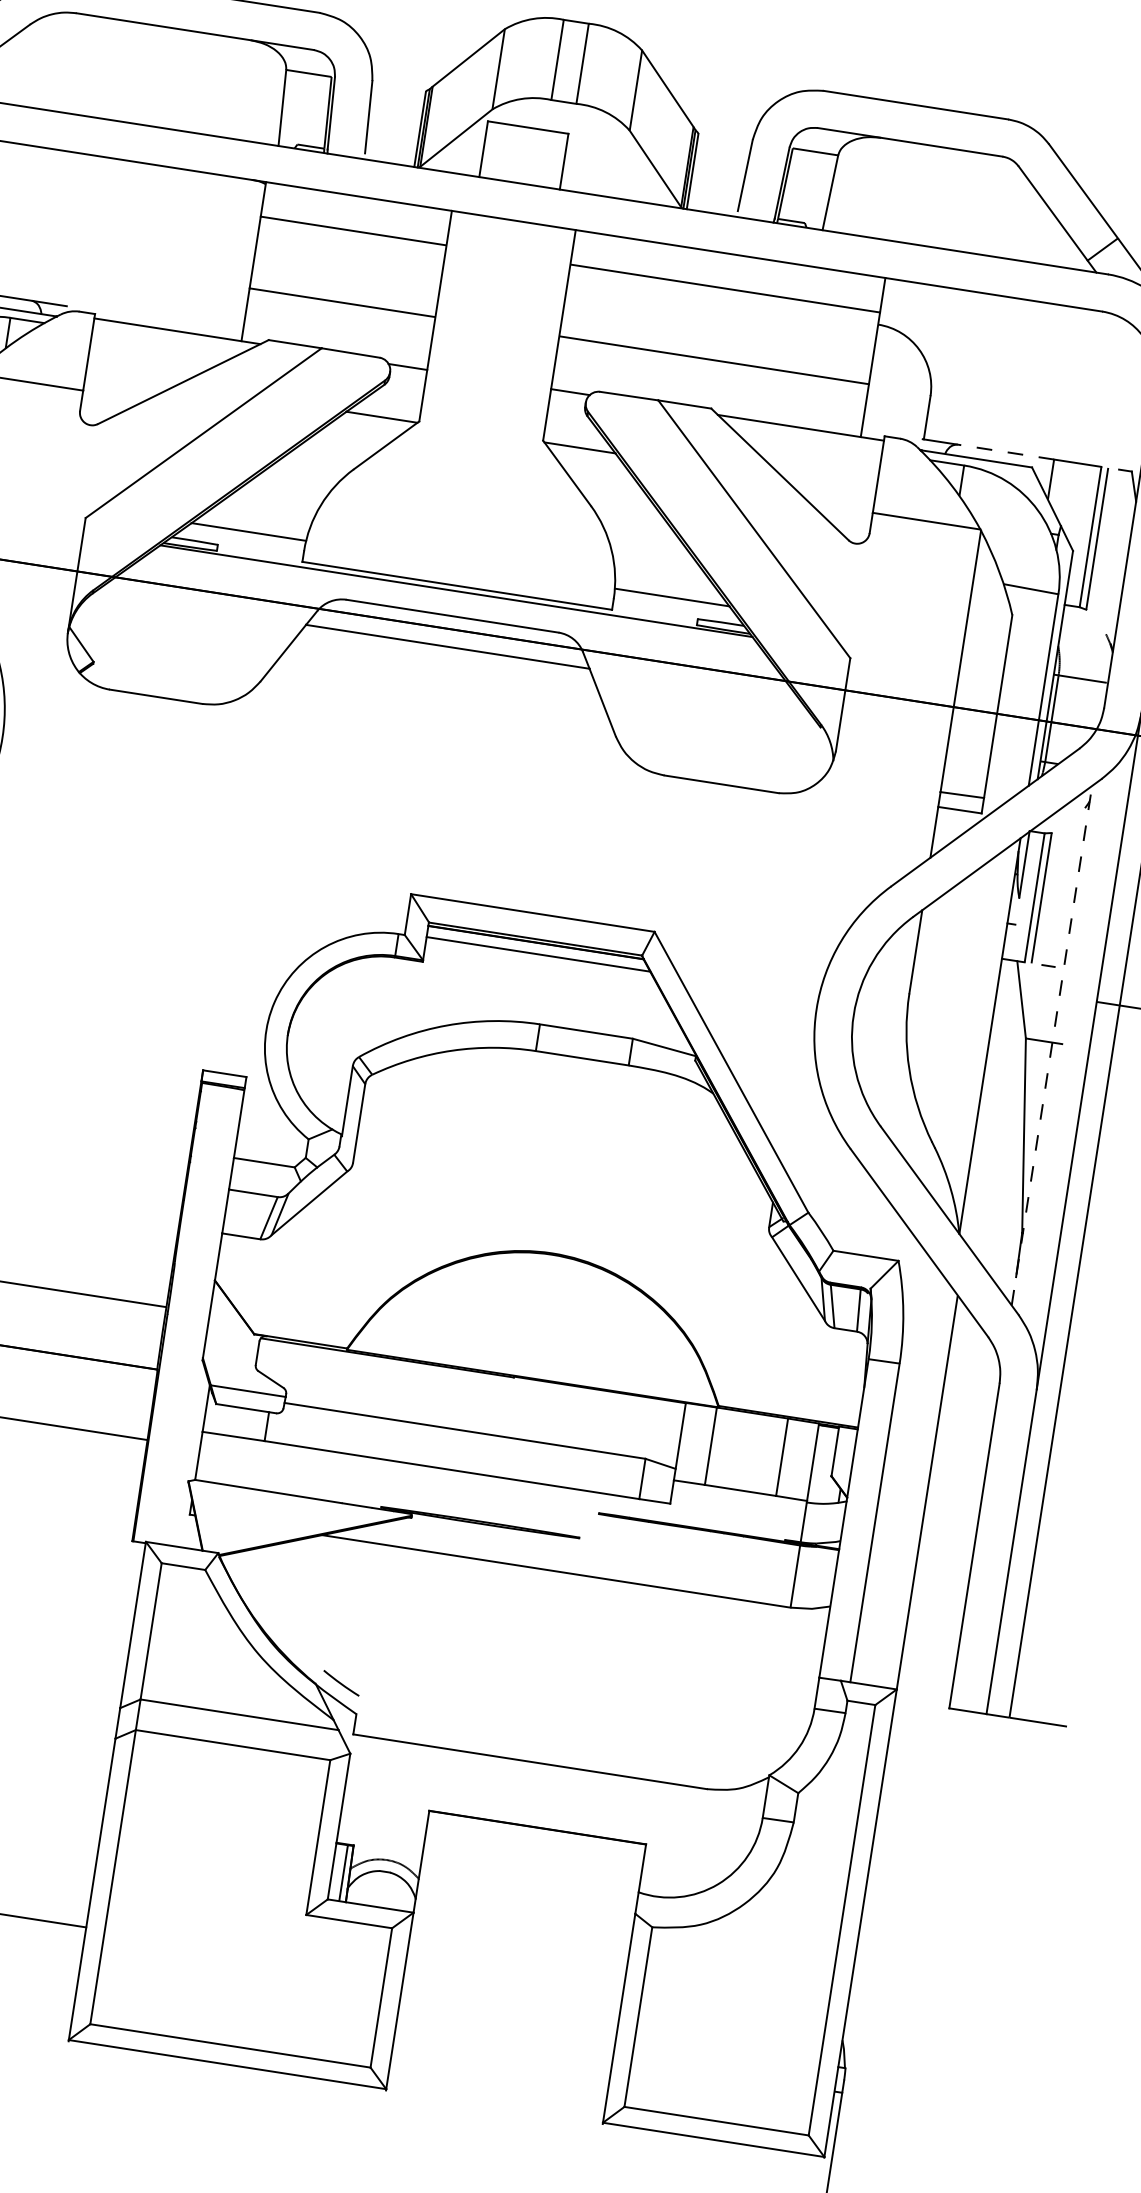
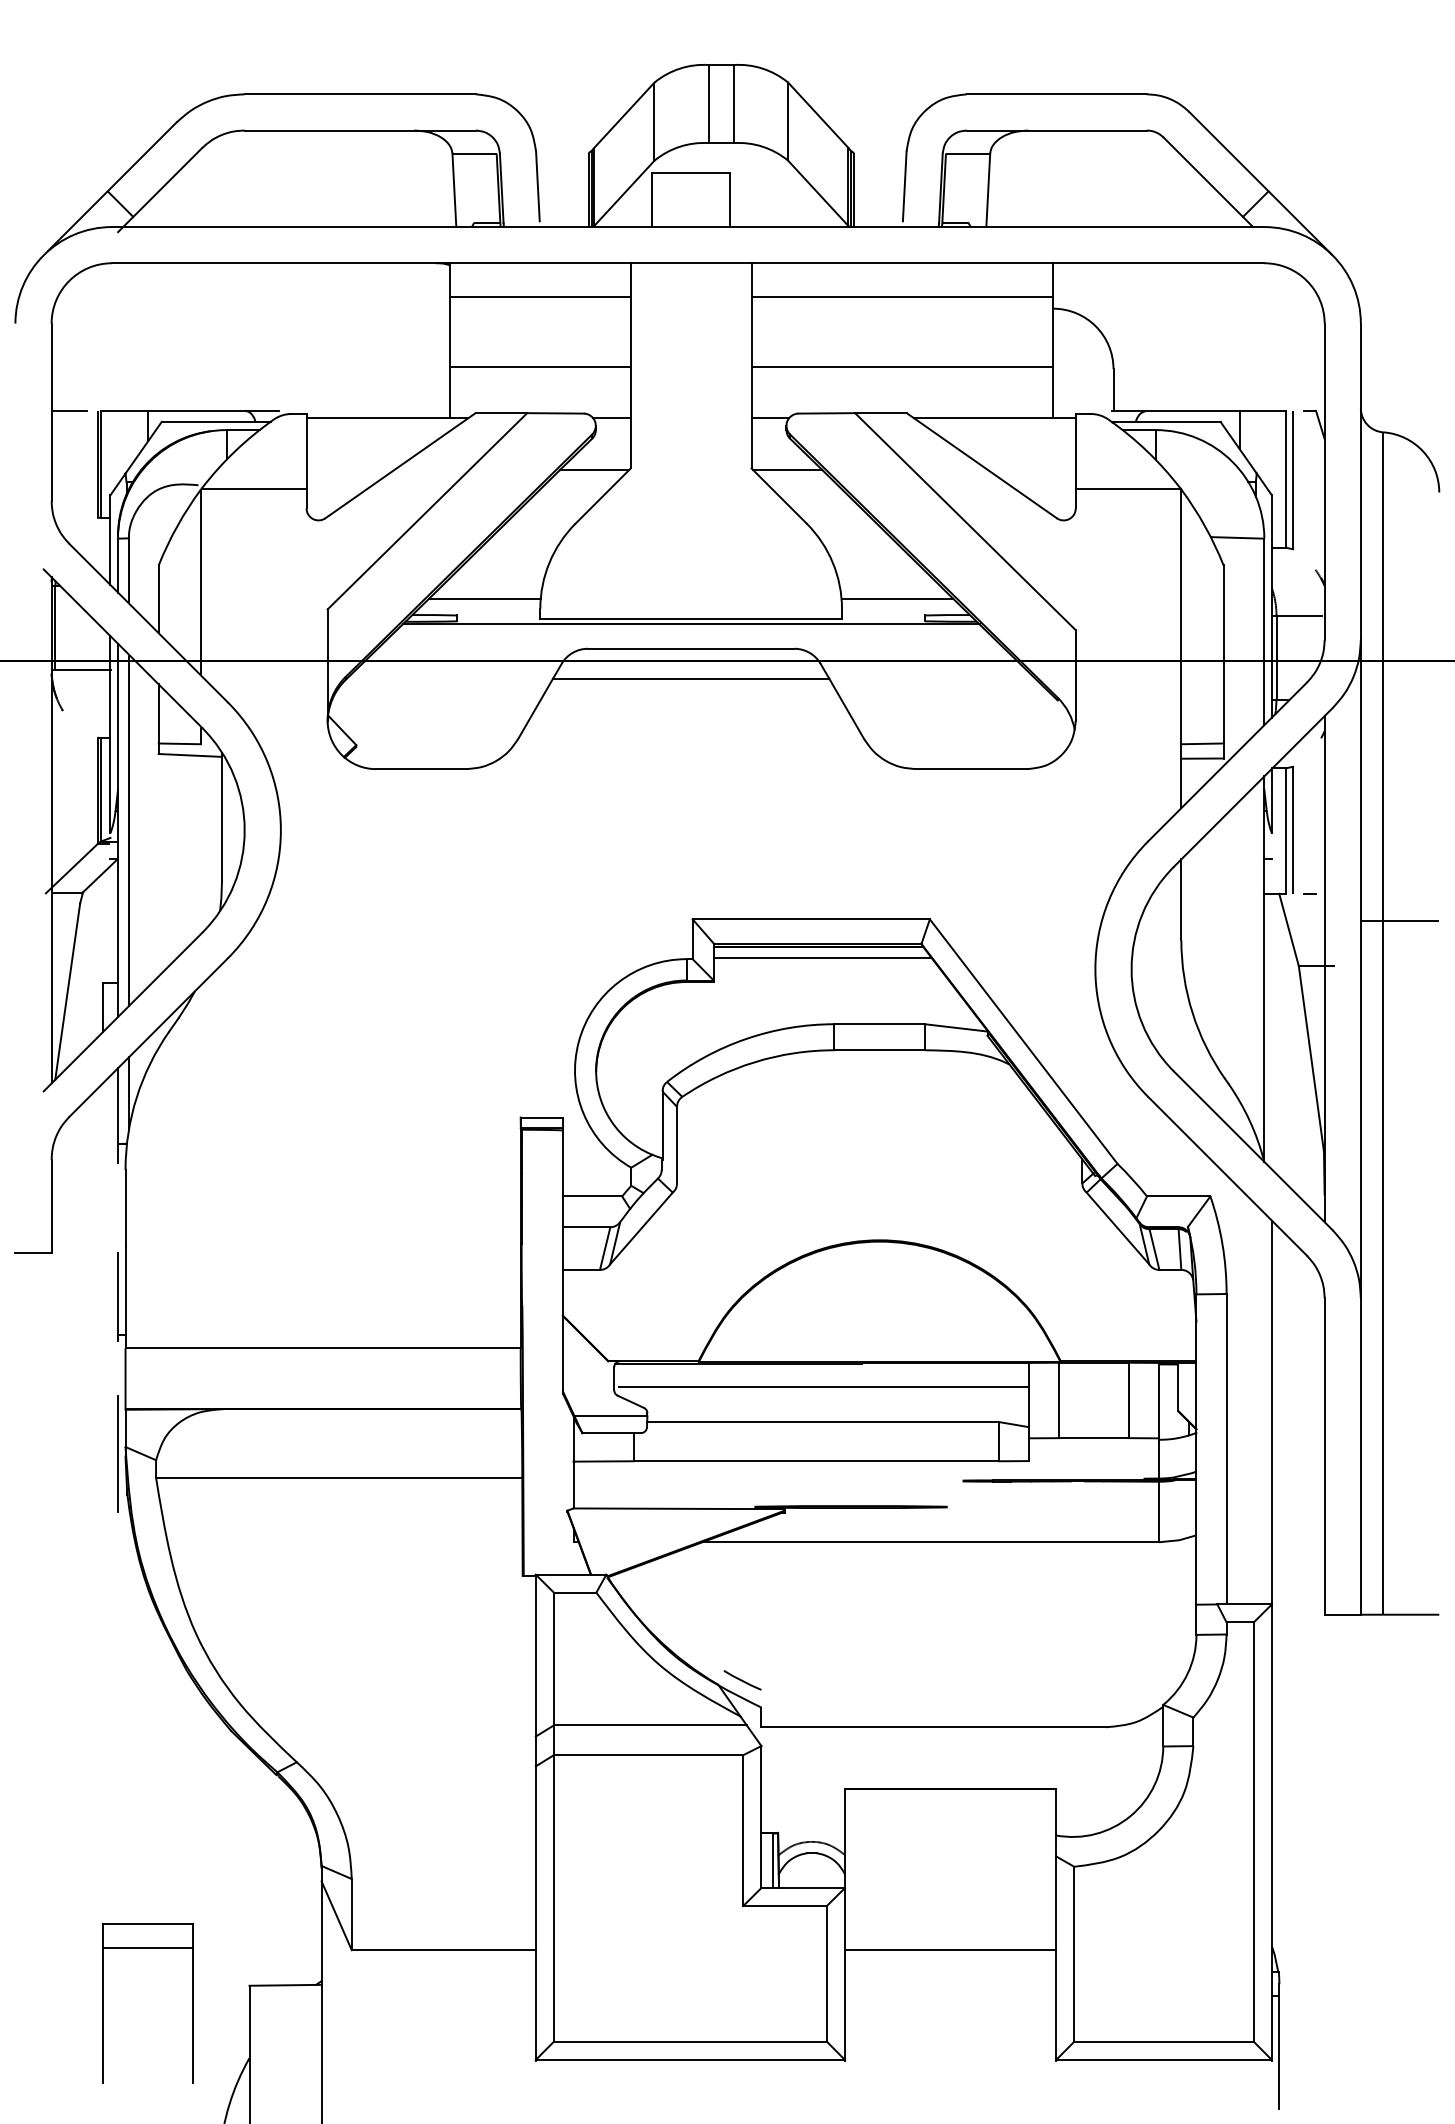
line: (1004, 452) -> (1192, 411), dashed -> solid
line: (1051, 1045) -> (1324, 968), dashed -> solid
line: (471, 1395) -> (823, 1387), added
line: (511, 1993) -> (950, 1950), added

